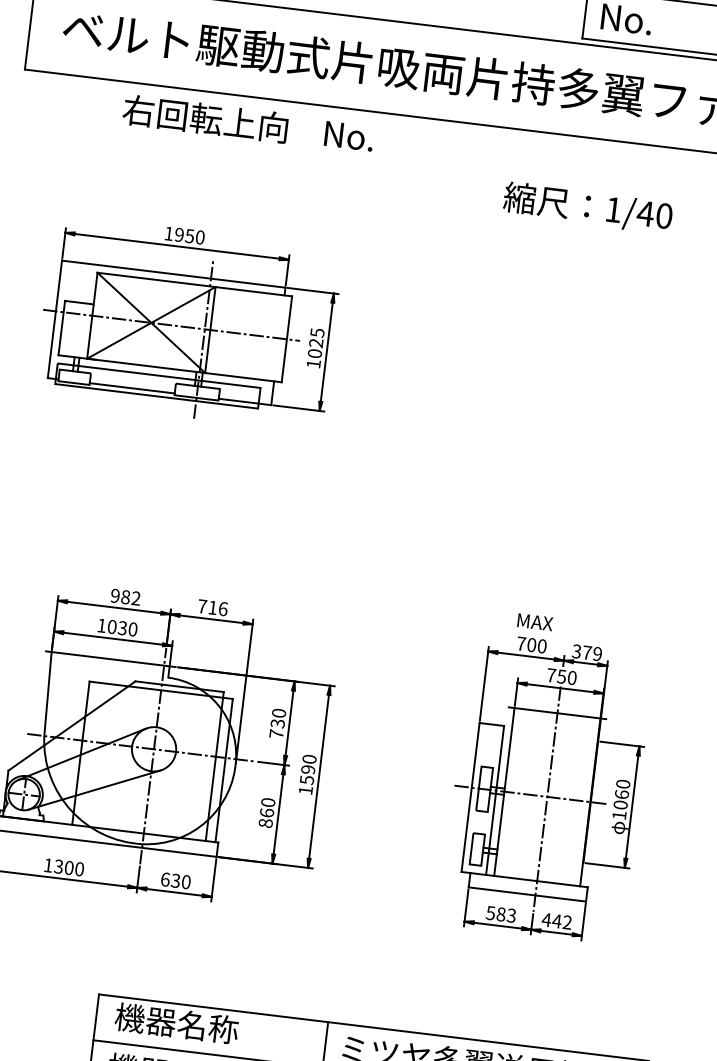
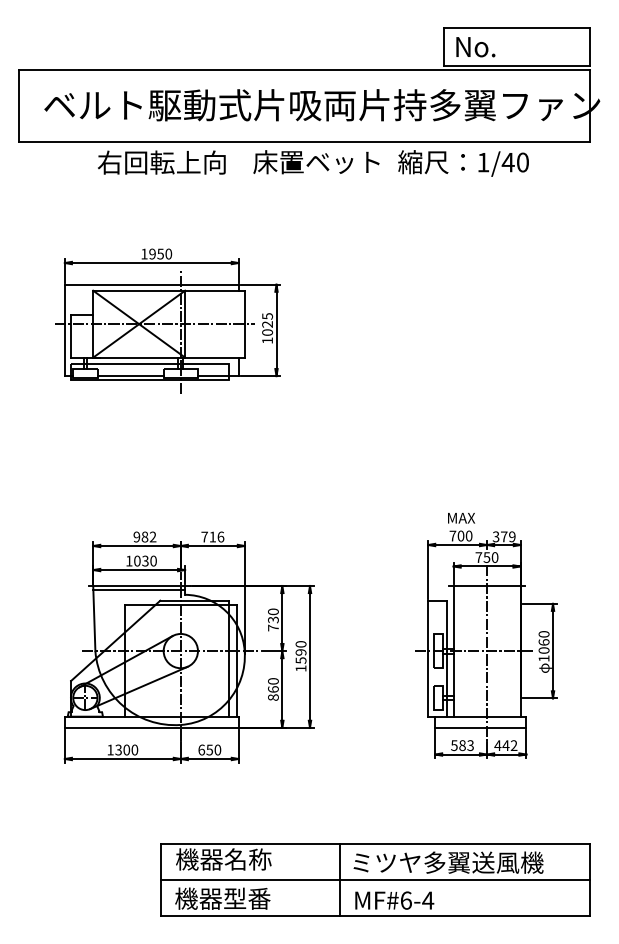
text: (404, 142) -> (316, 162), No. -> 床置ベット
text: (587, 208) -> (463, 163), moved
line: (110, 665) -> (139, 590), added
text: (175, 880) -> (209, 749), 630 -> 650

